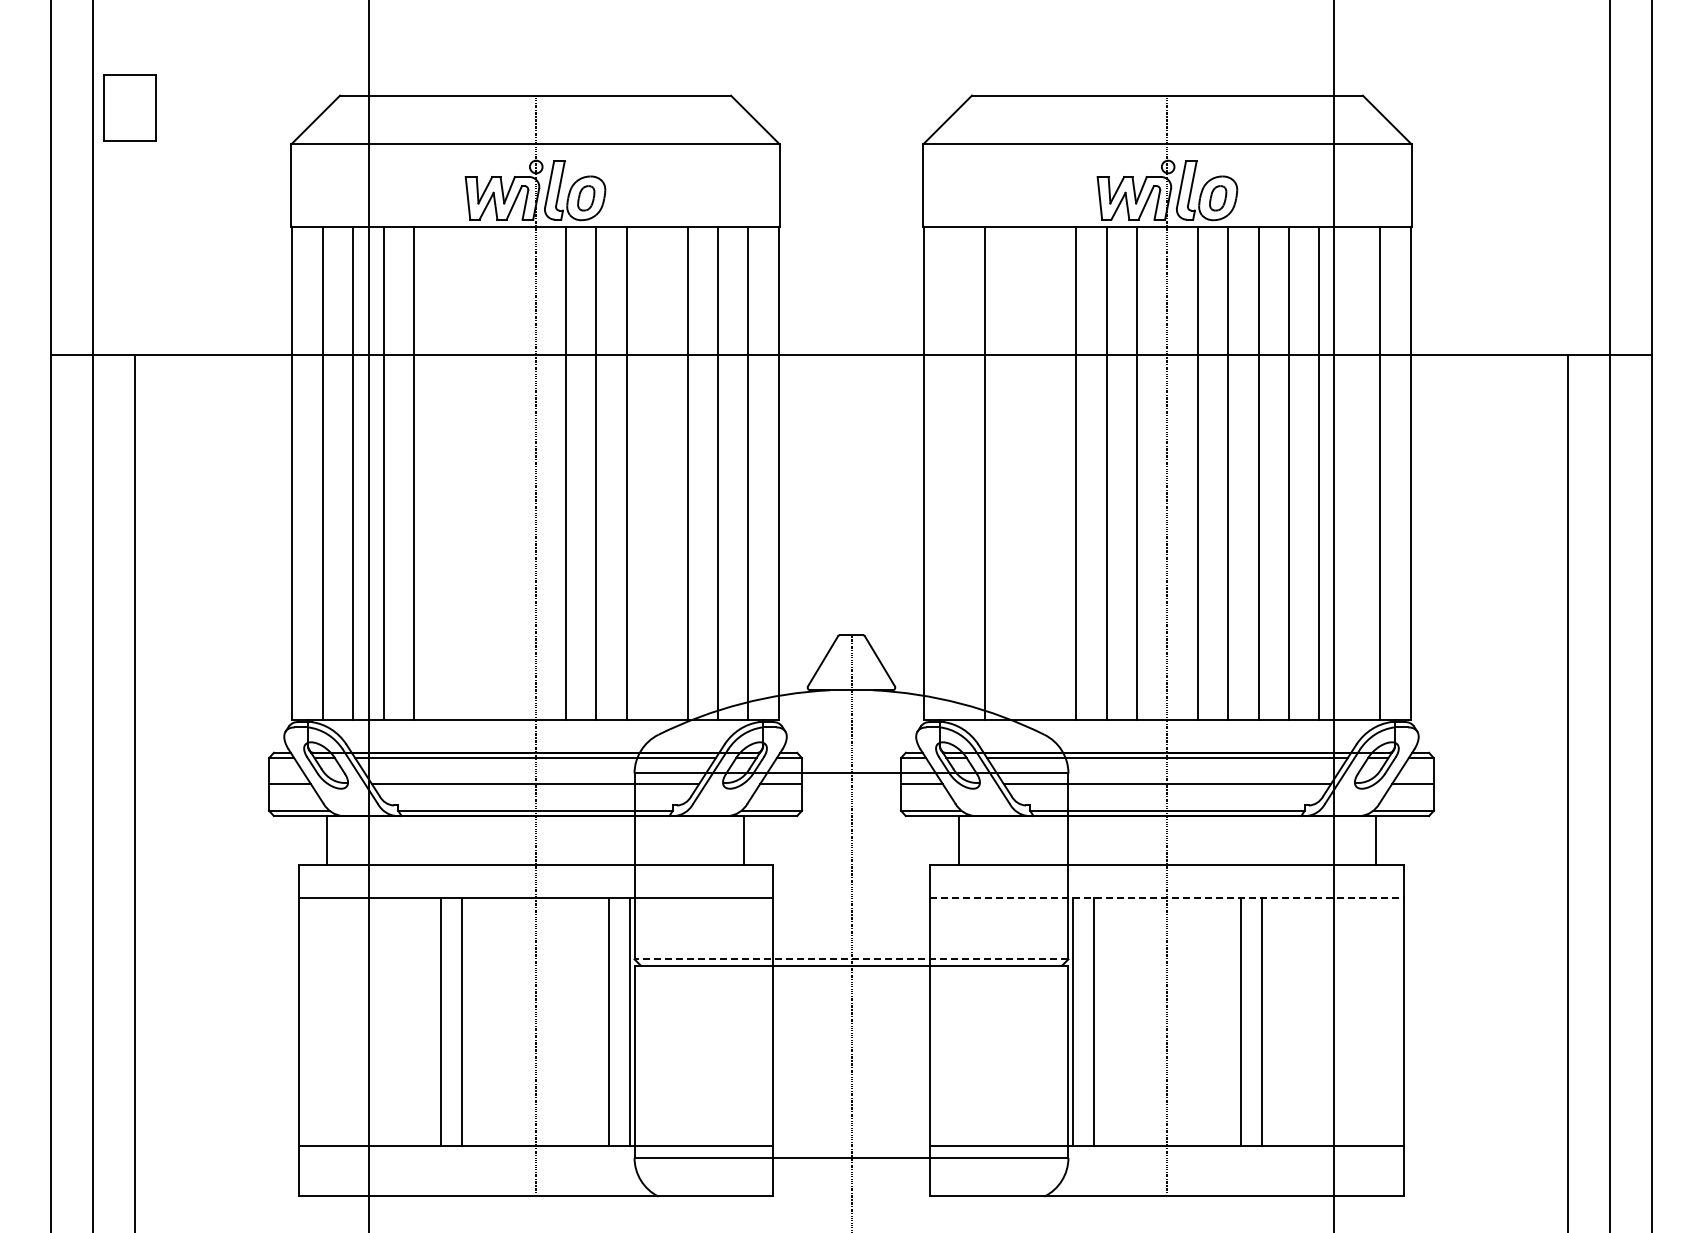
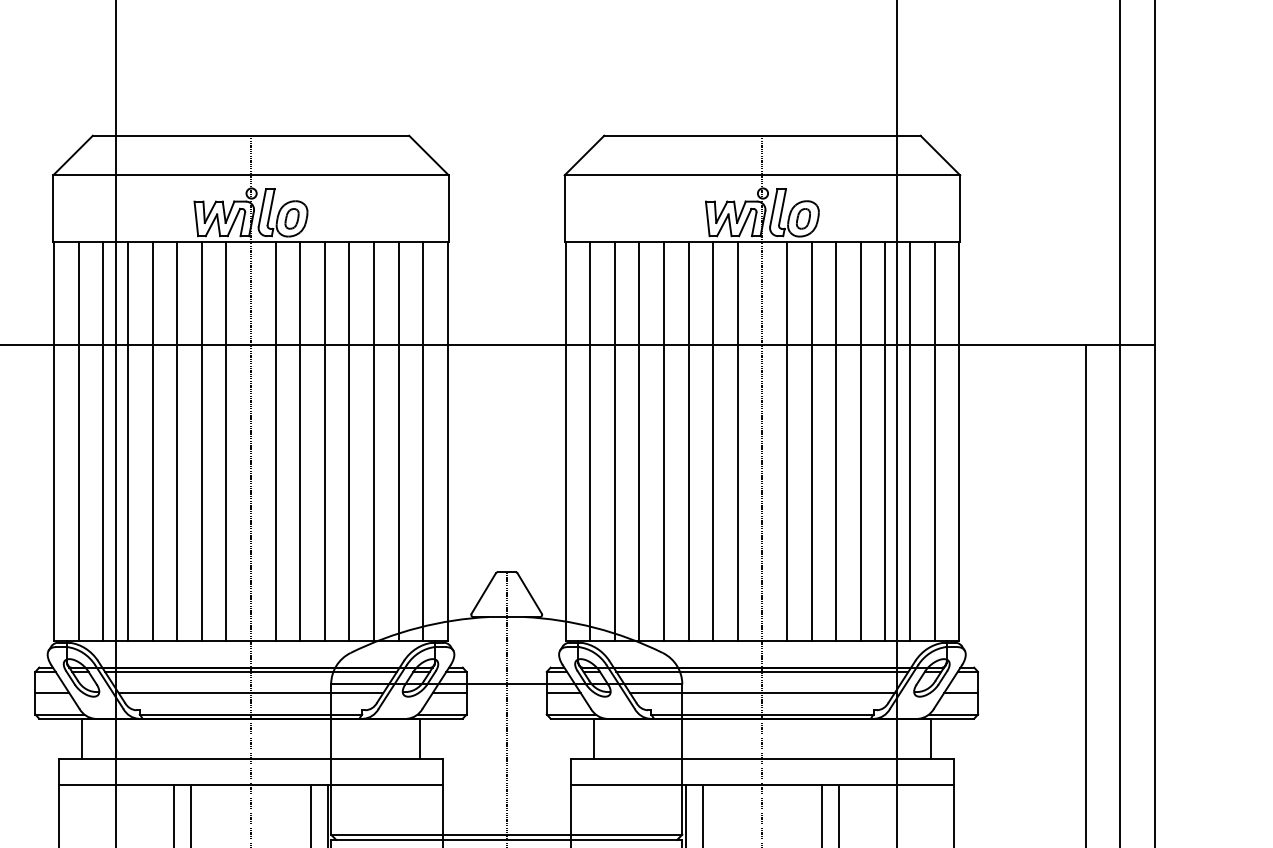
line: (444, 473) -> (177, 441), added
line: (474, 473) -> (201, 441), added
line: (505, 473) -> (226, 441), added
line: (657, 473) -> (349, 441), added
line: (954, 473) -> (590, 441), added
line: (1015, 473) -> (639, 441), added
line: (1045, 473) -> (663, 441), added
line: (1349, 473) -> (909, 441), added
line: (1167, 897) -> (762, 784), dashed -> solid
line: (851, 959) -> (506, 834), dashed -> solid

